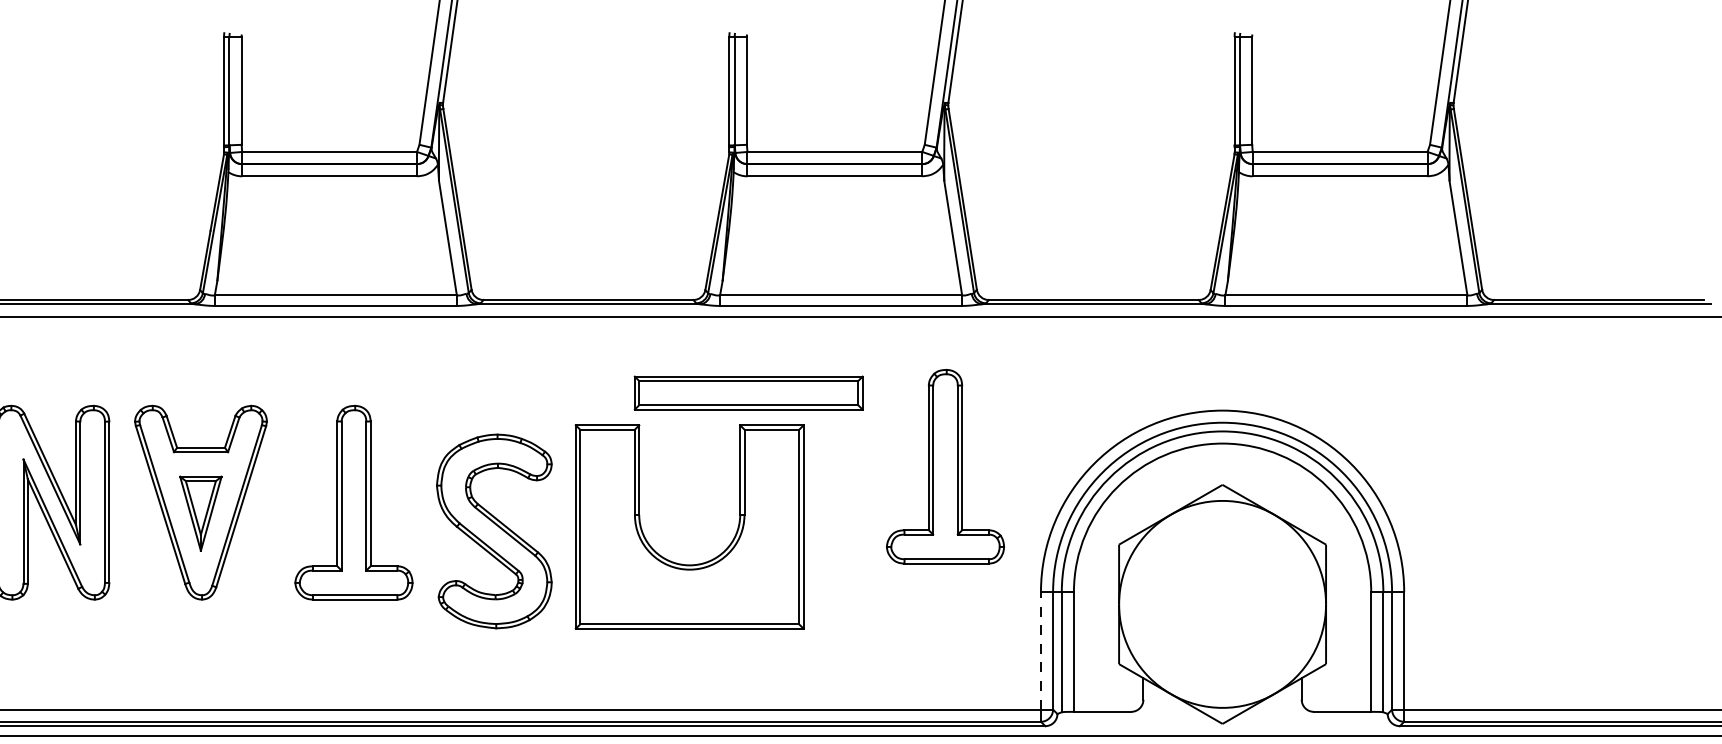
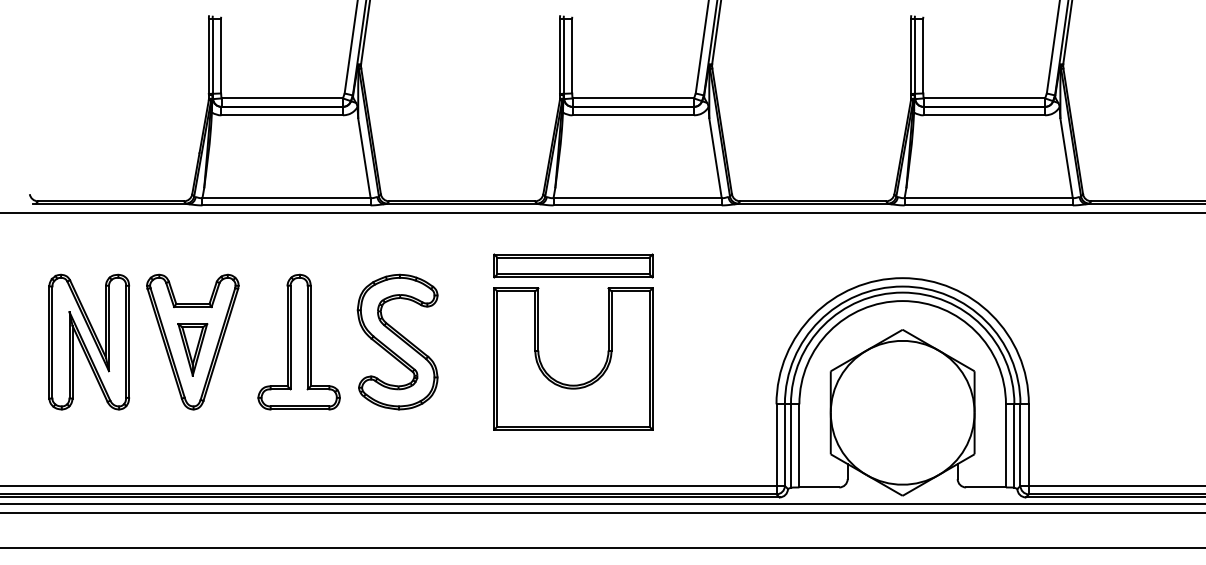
part: (944, 465) -> (709, 316), removed
part: (494, 530) -> (397, 341), moved
part: (699, 562) -> (580, 383), moved
line: (1040, 651) -> (776, 445), dashed -> solid

